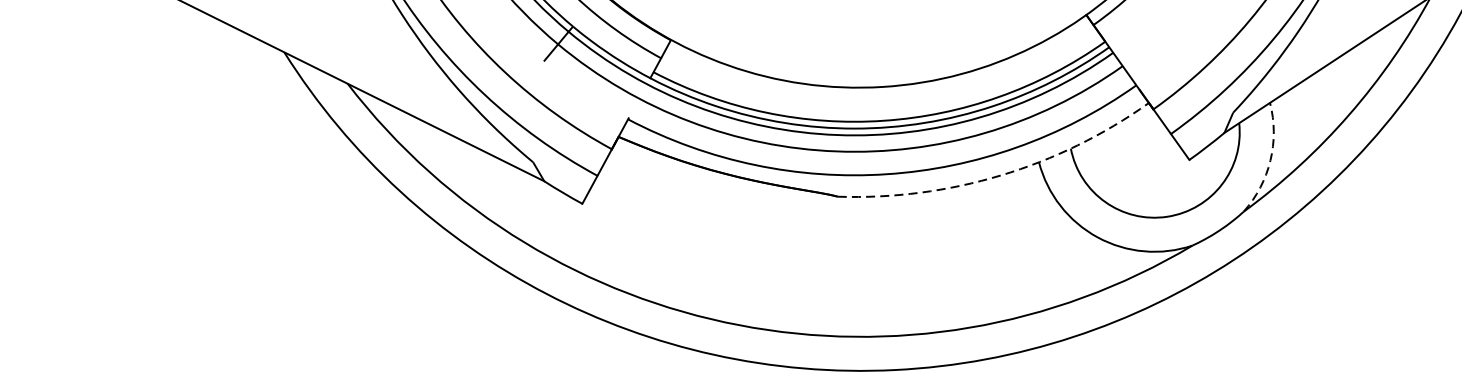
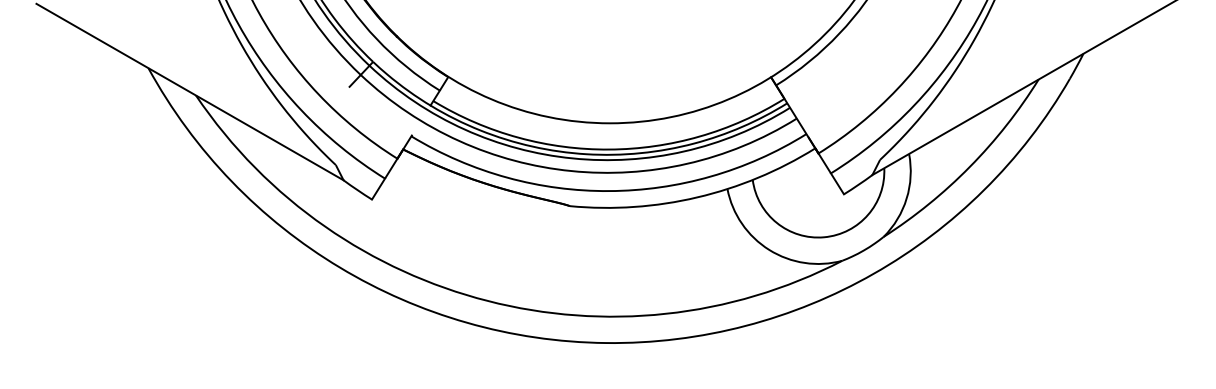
arc: (1270, 160) -> (906, 198), dashed -> solid
arc: (1001, 175) -> (697, 197), dashed -> solid

